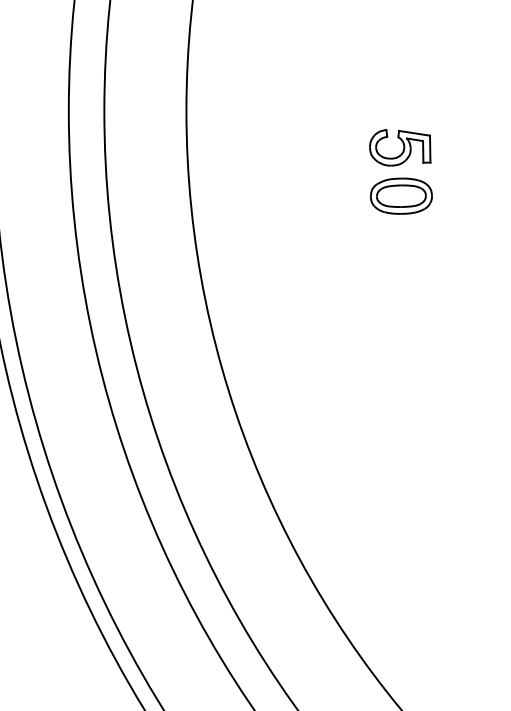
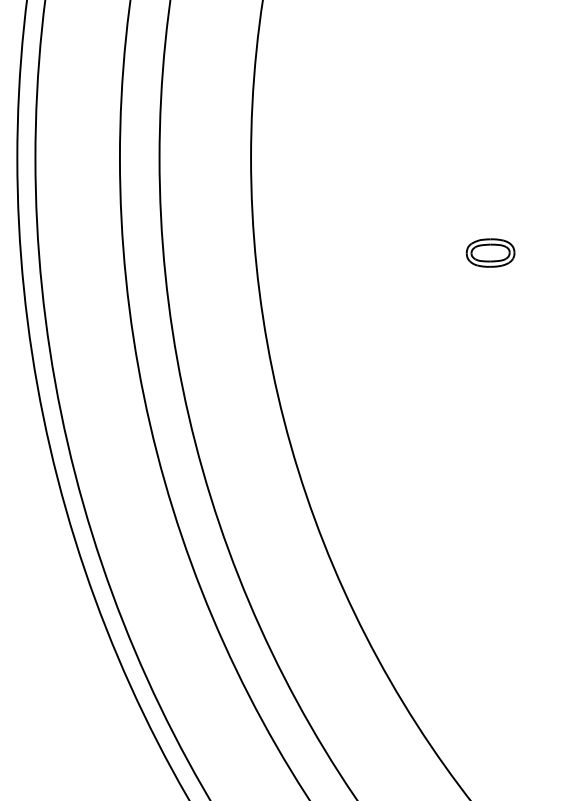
part: (399, 147) -> (488, 198), removed
part: (401, 195) -> (490, 252), size x0.7

